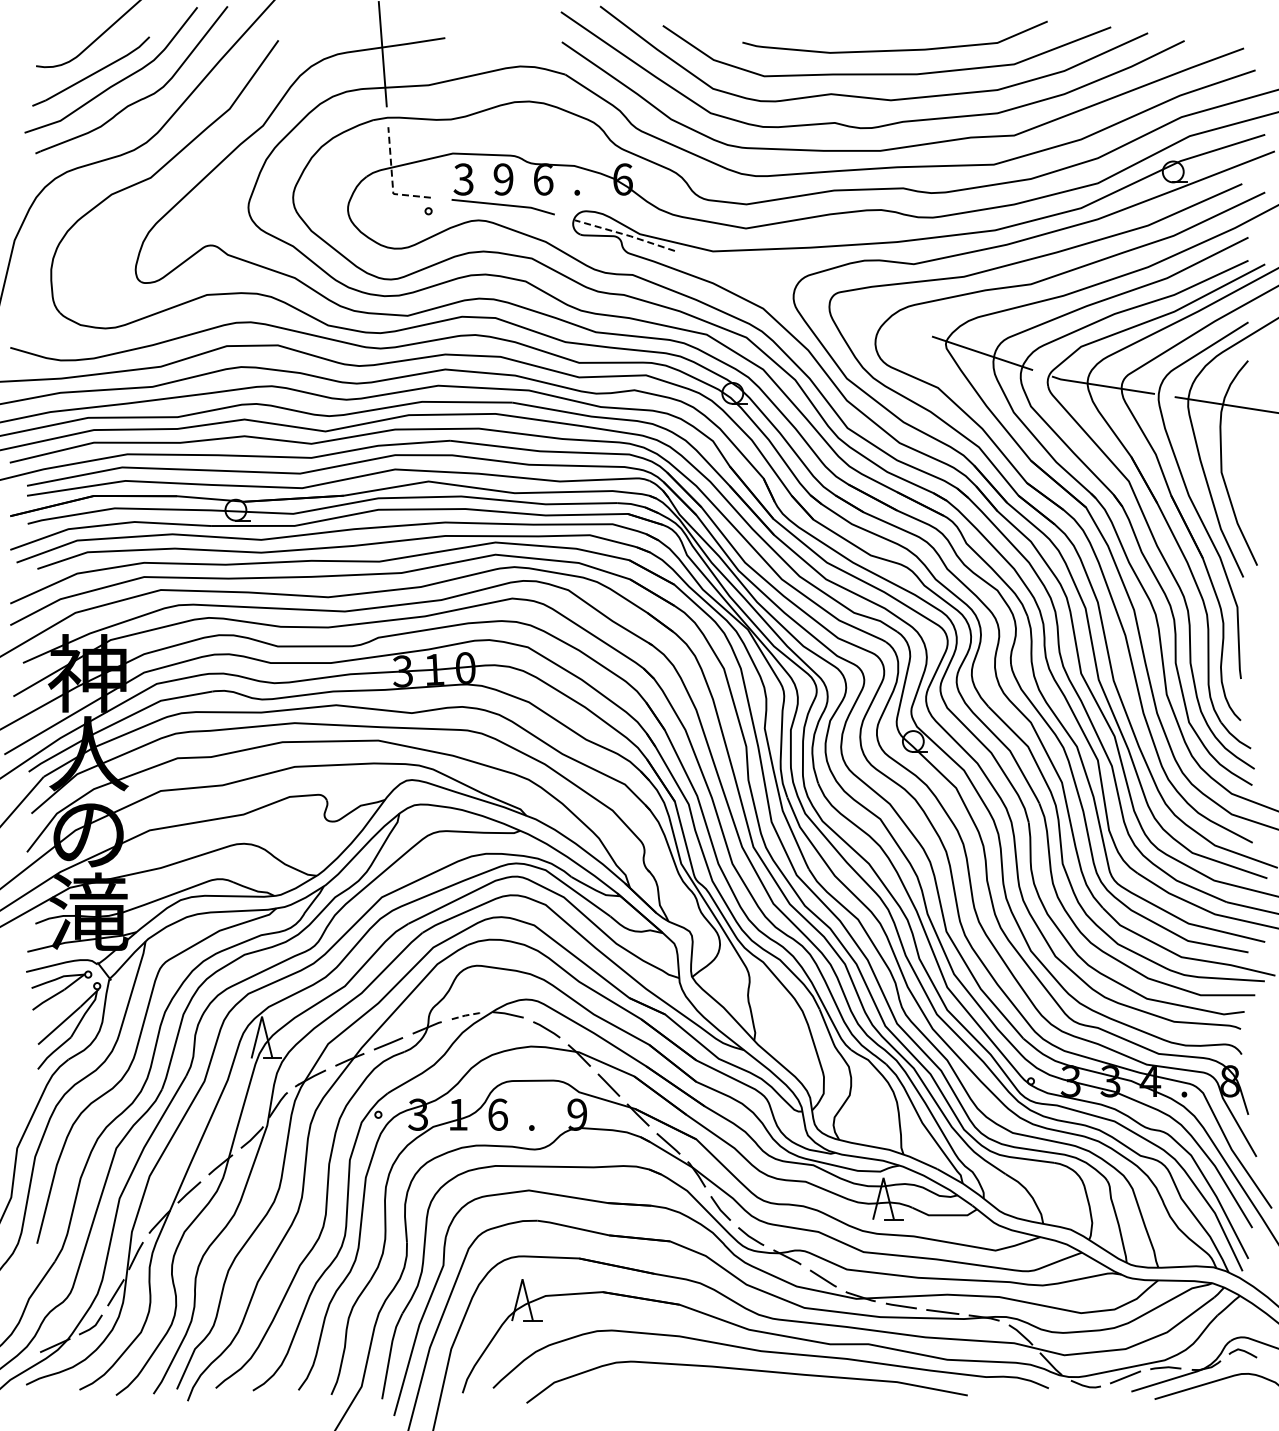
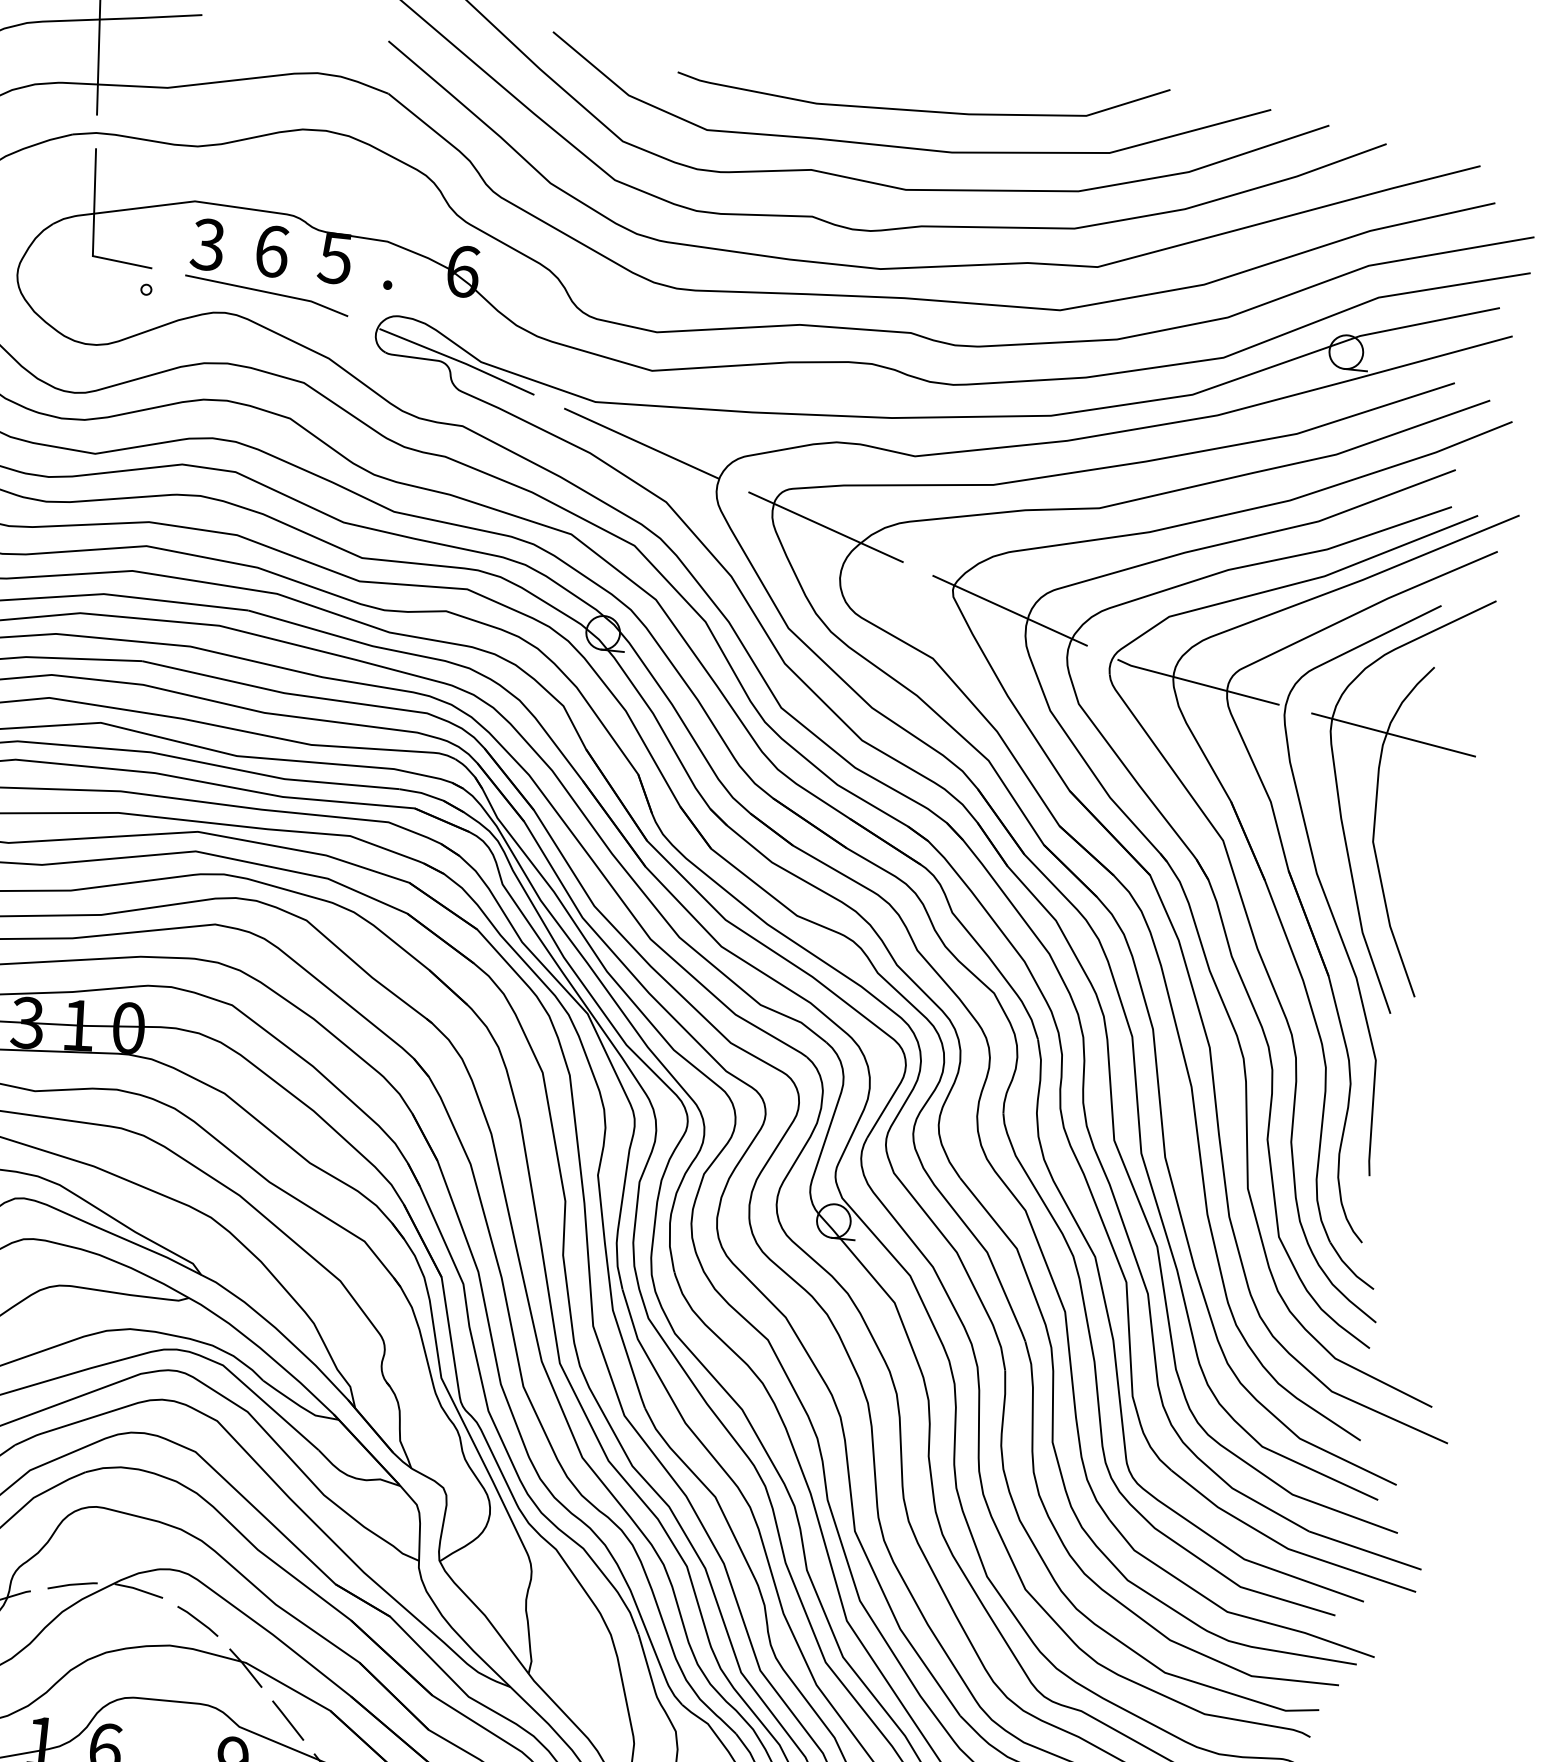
text: (503, 179) -> (271, 251), 9 -> 6
text: (543, 179) -> (335, 258), 6 -> 5
line: (392, 180) -> (93, 234), dashed -> solid
line: (625, 234) -> (458, 360), dashed -> solid
line: (743, 273) -> (640, 442), added
line: (863, 313) -> (826, 526), added
line: (467, 1015) -> (73, 1585), dashed -> solid

